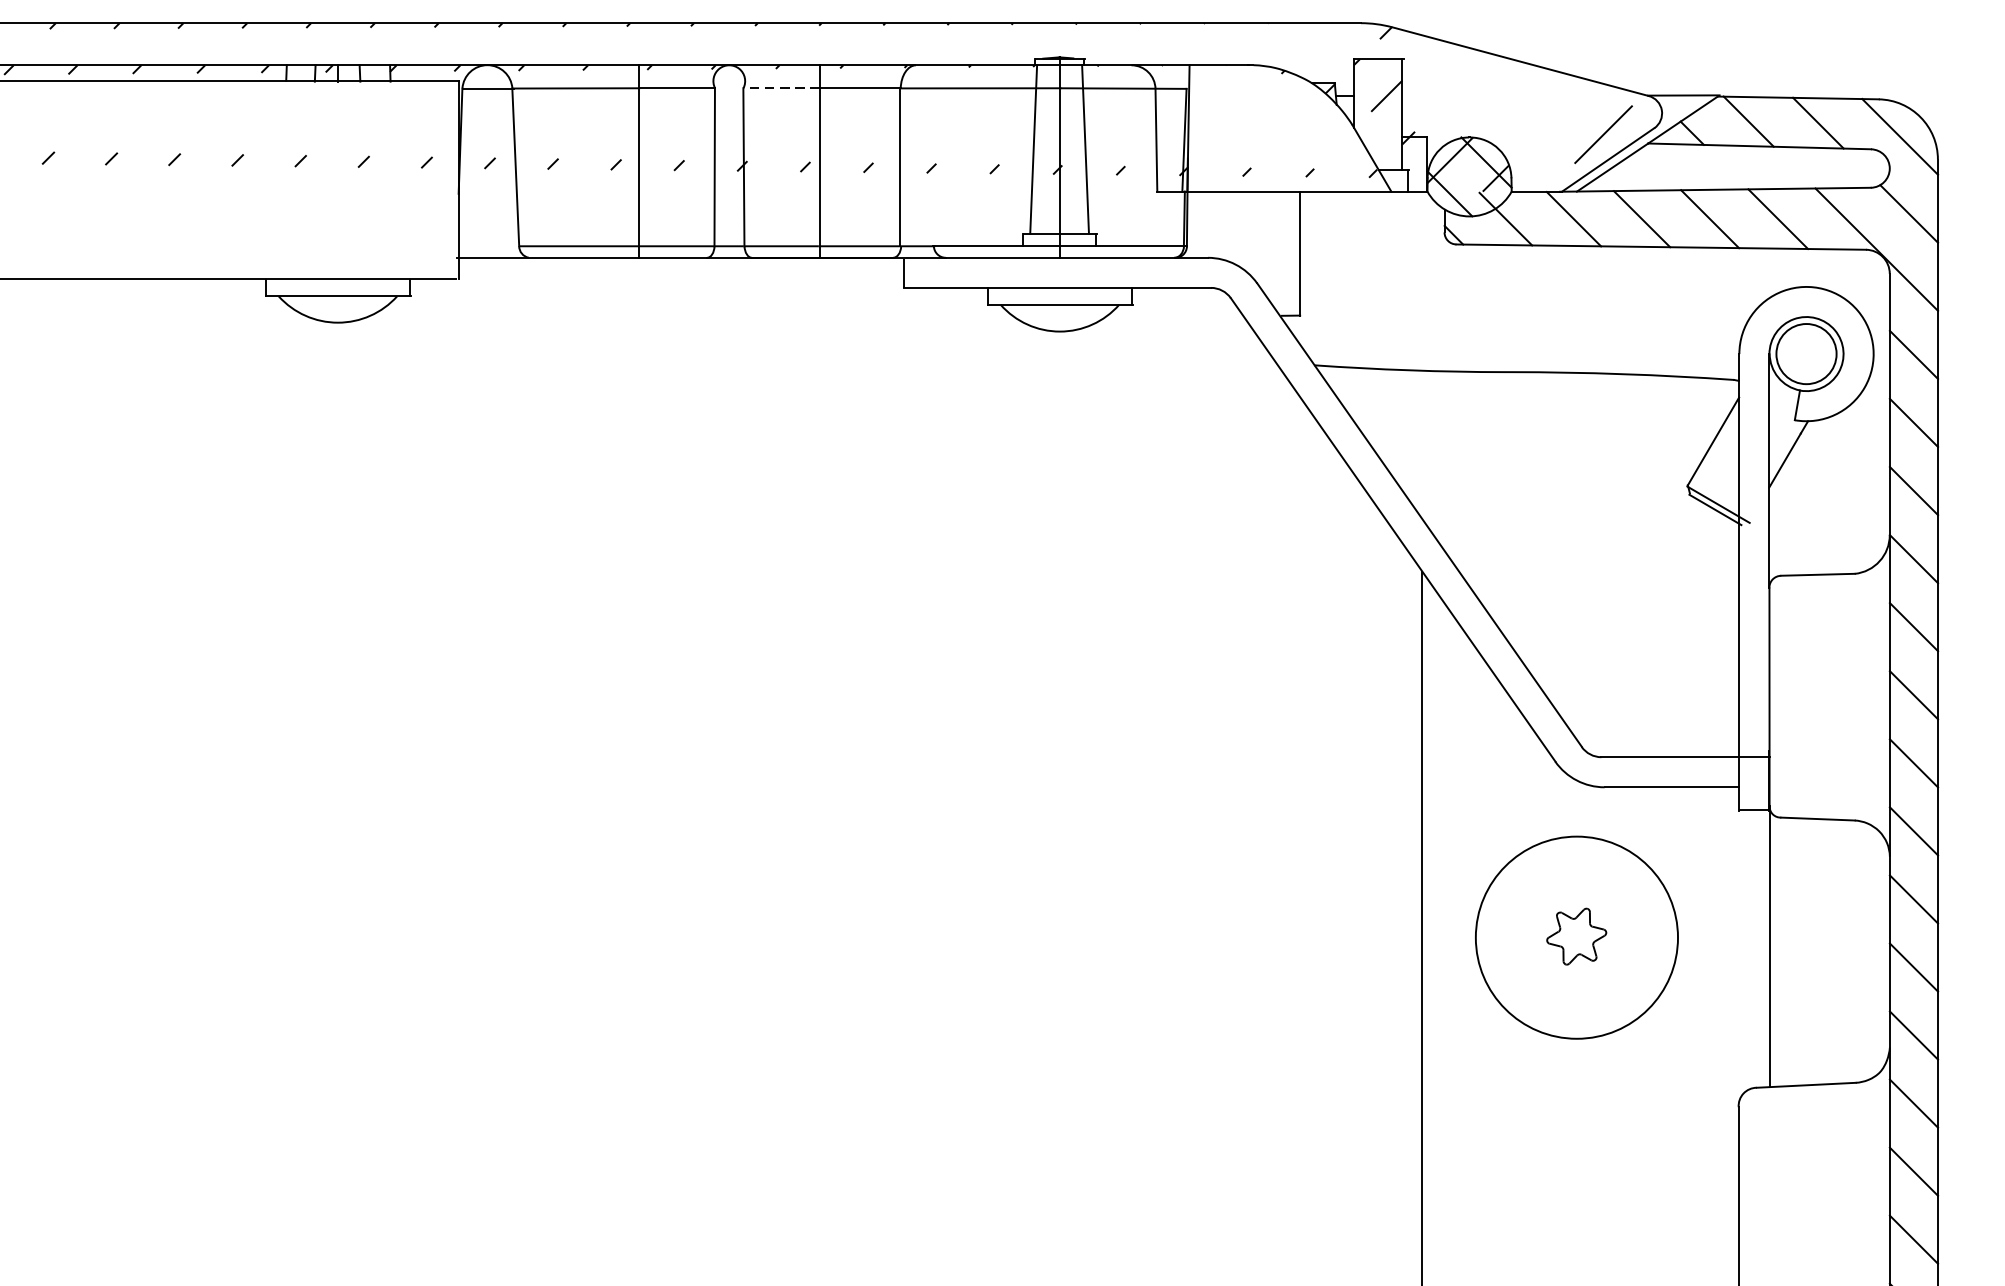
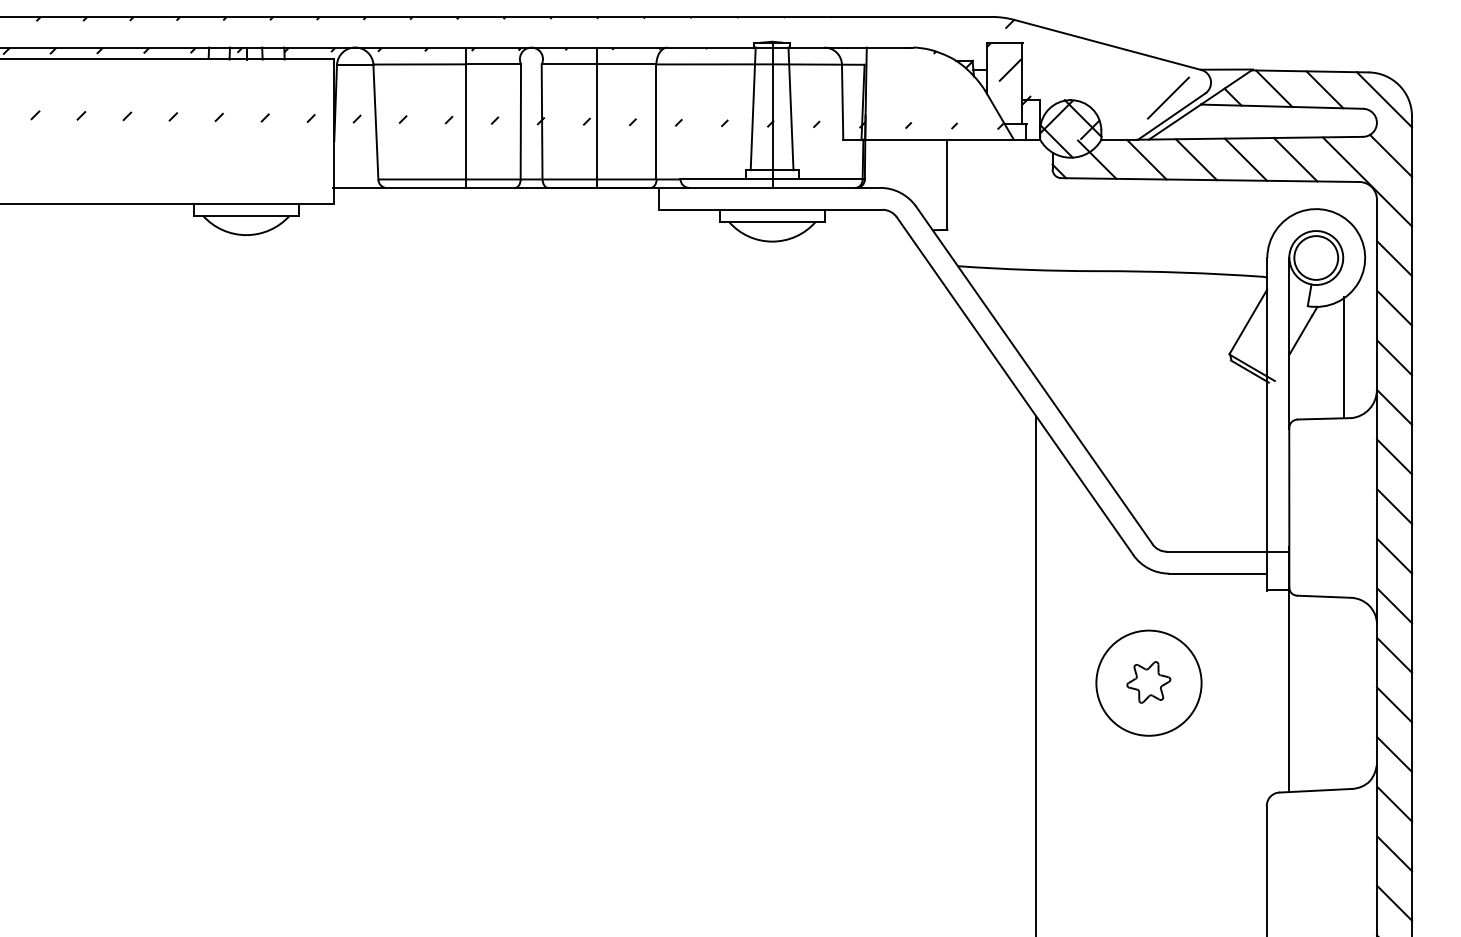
line: (781, 88) -> (569, 64), dashed -> solid
line: (1843, 490) -> (1343, 357), added
circle: (1576, 936) -> (1148, 682), size x0.71

